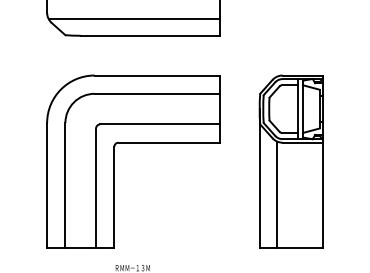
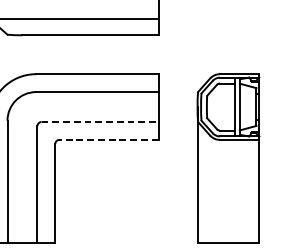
line: (160, 124) -> (100, 122), solid -> dashed
line: (169, 142) -> (109, 139), solid -> dashed
line: (276, 194) -> (214, 190), removed

